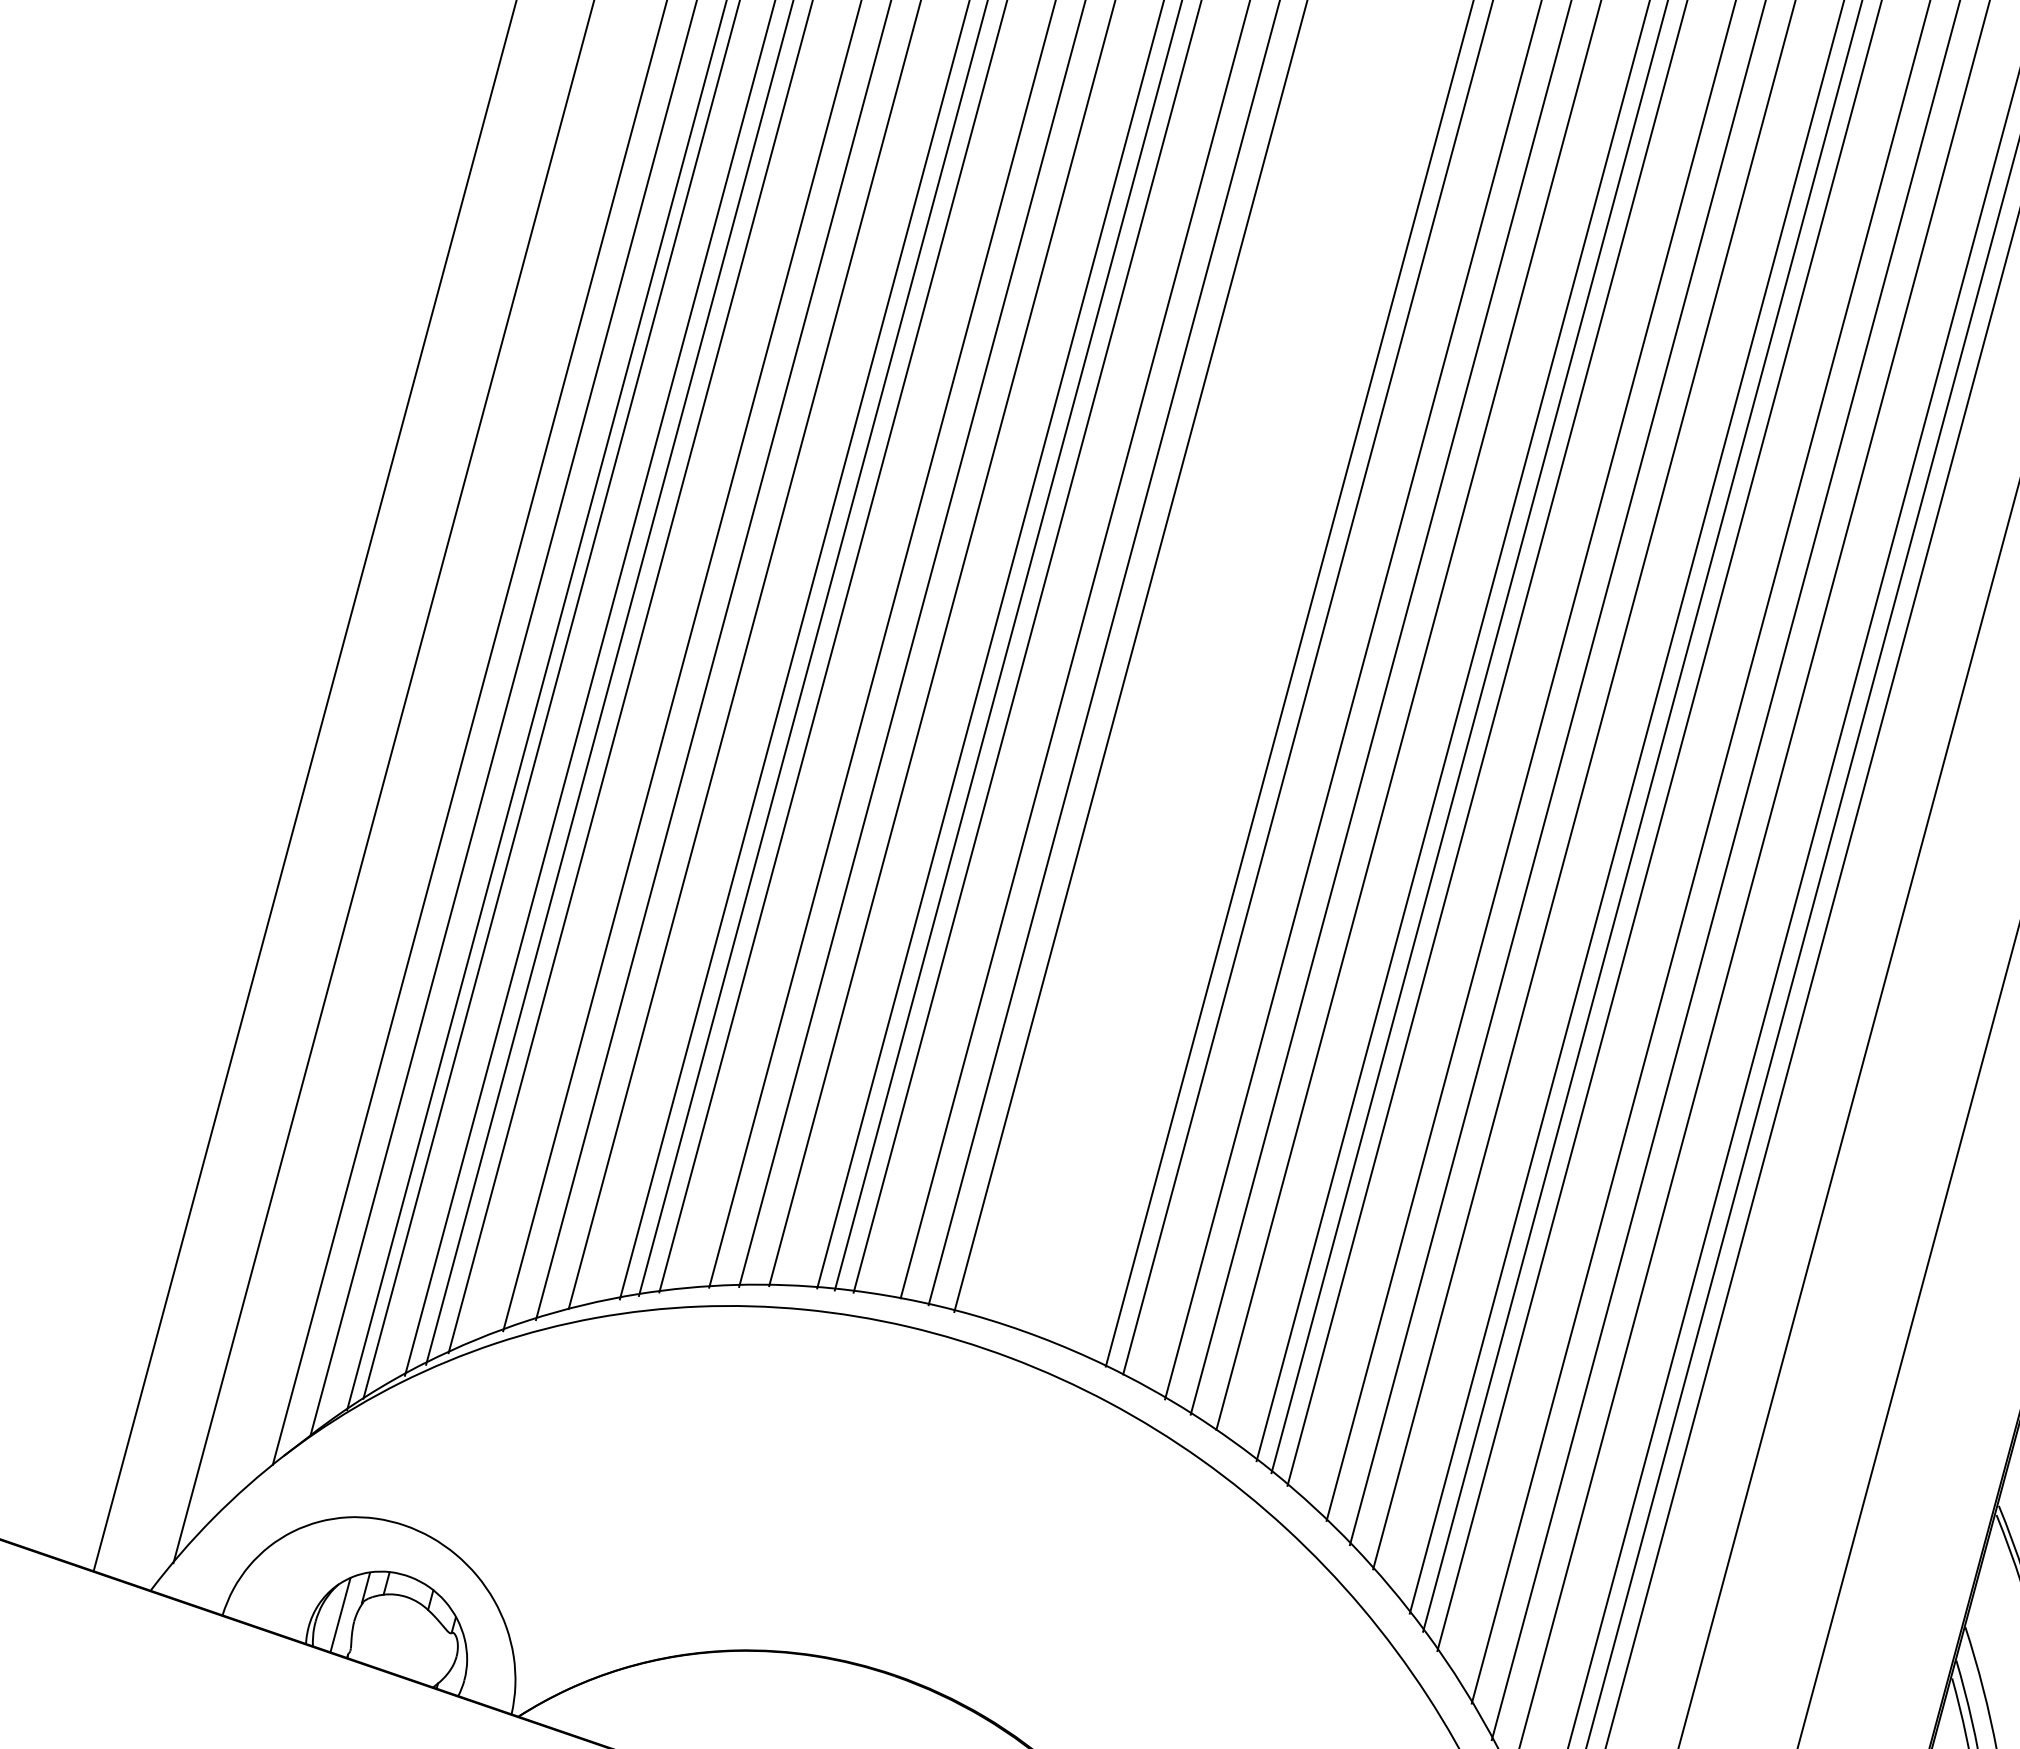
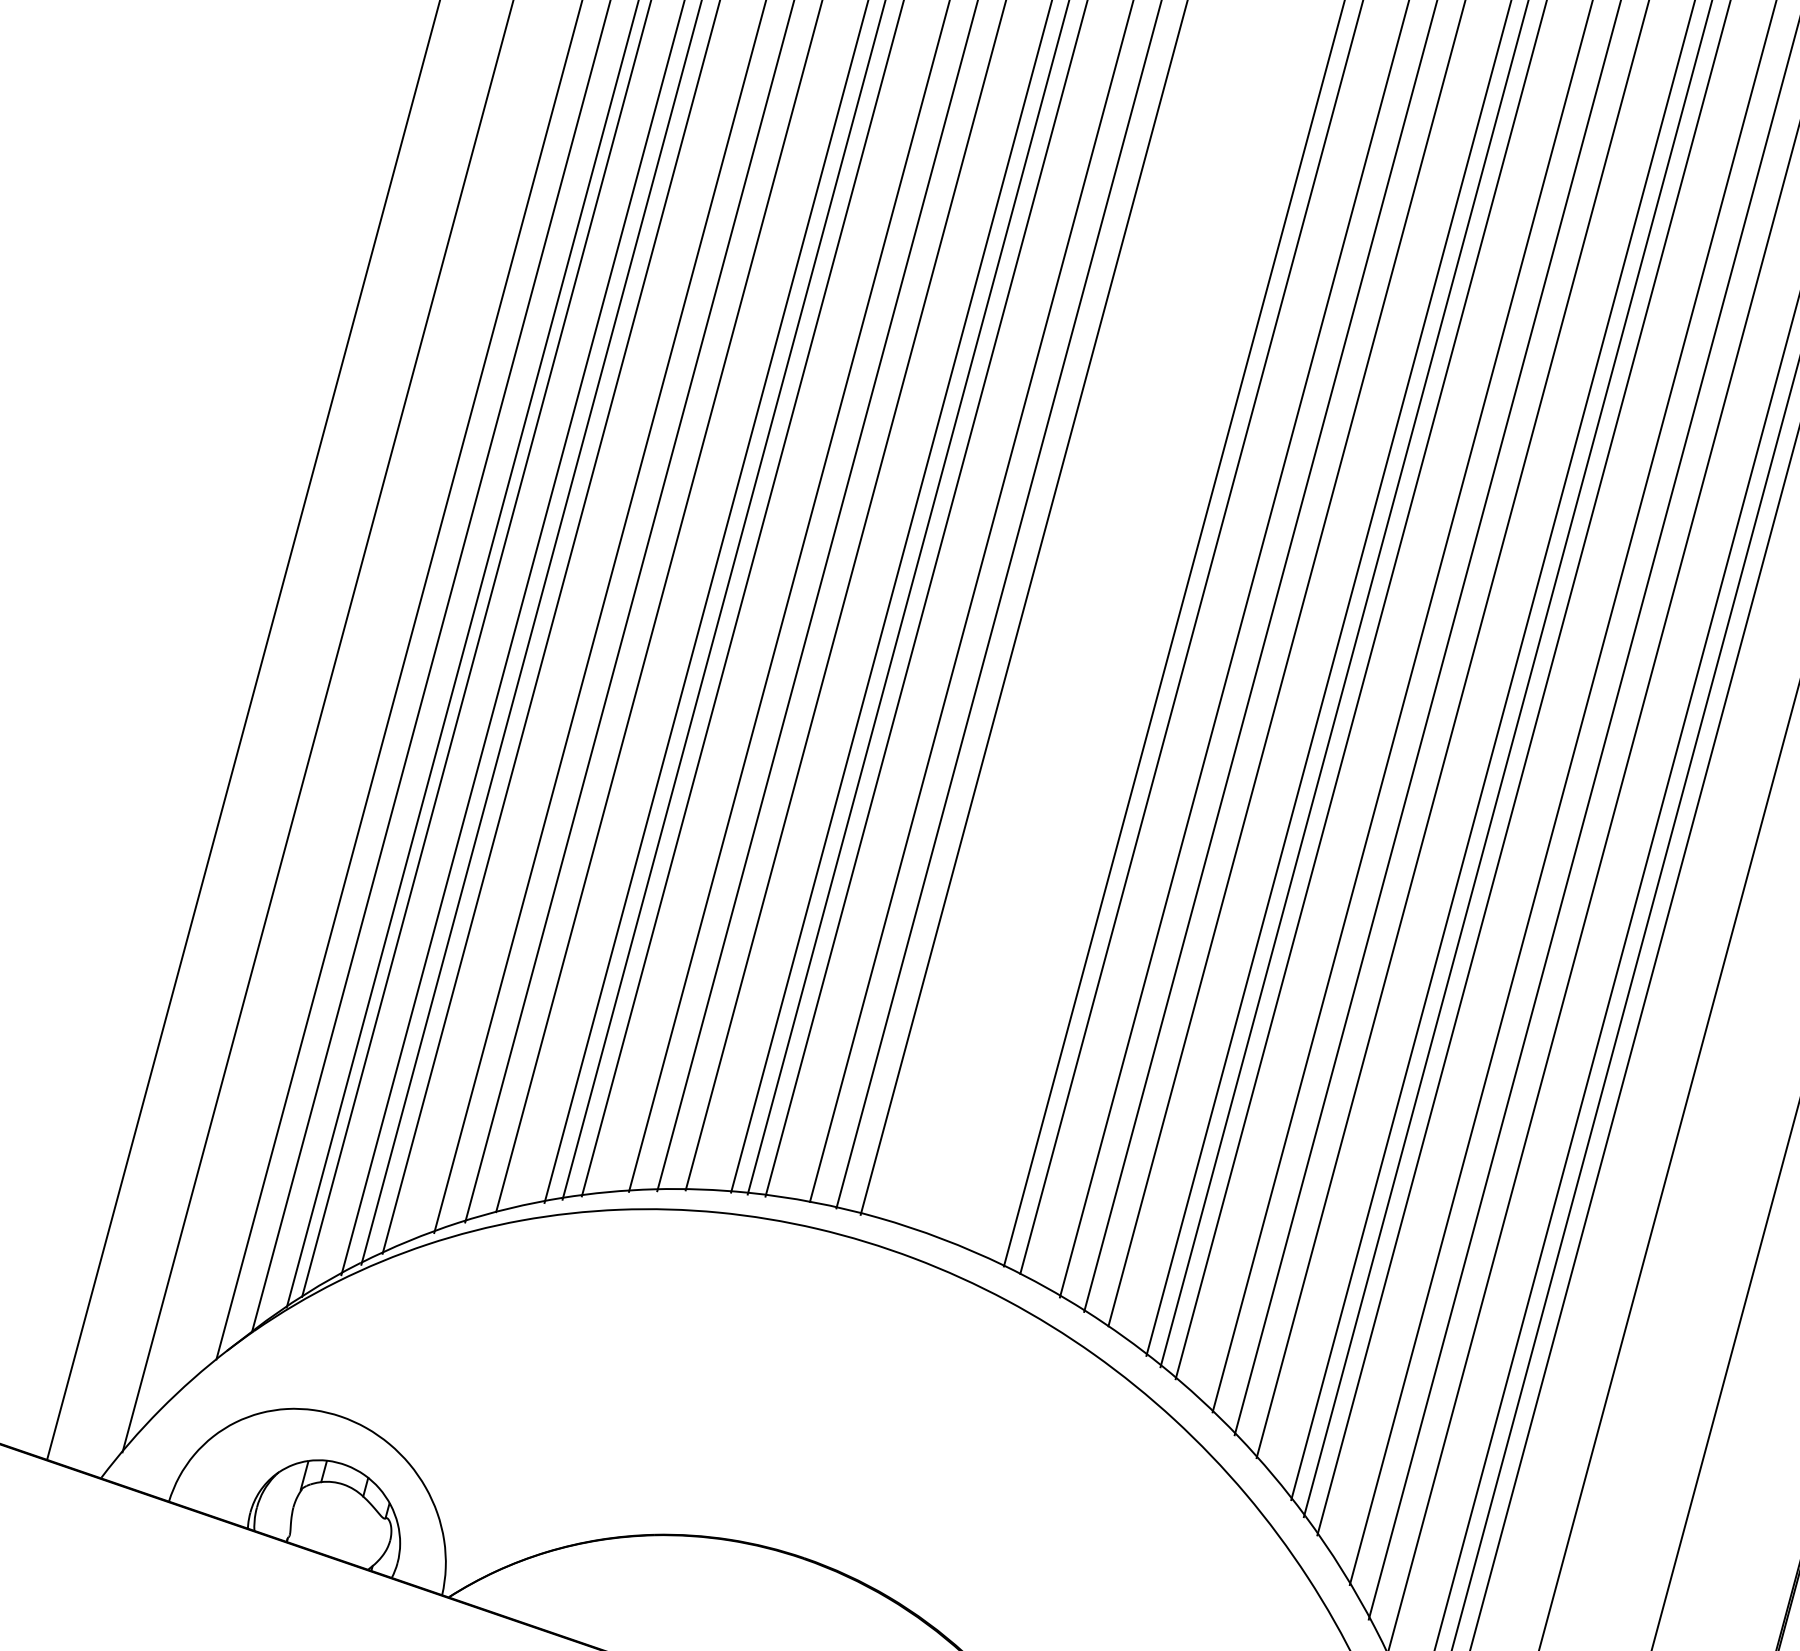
line: (340, 1615) -> (280, 1501), removed

